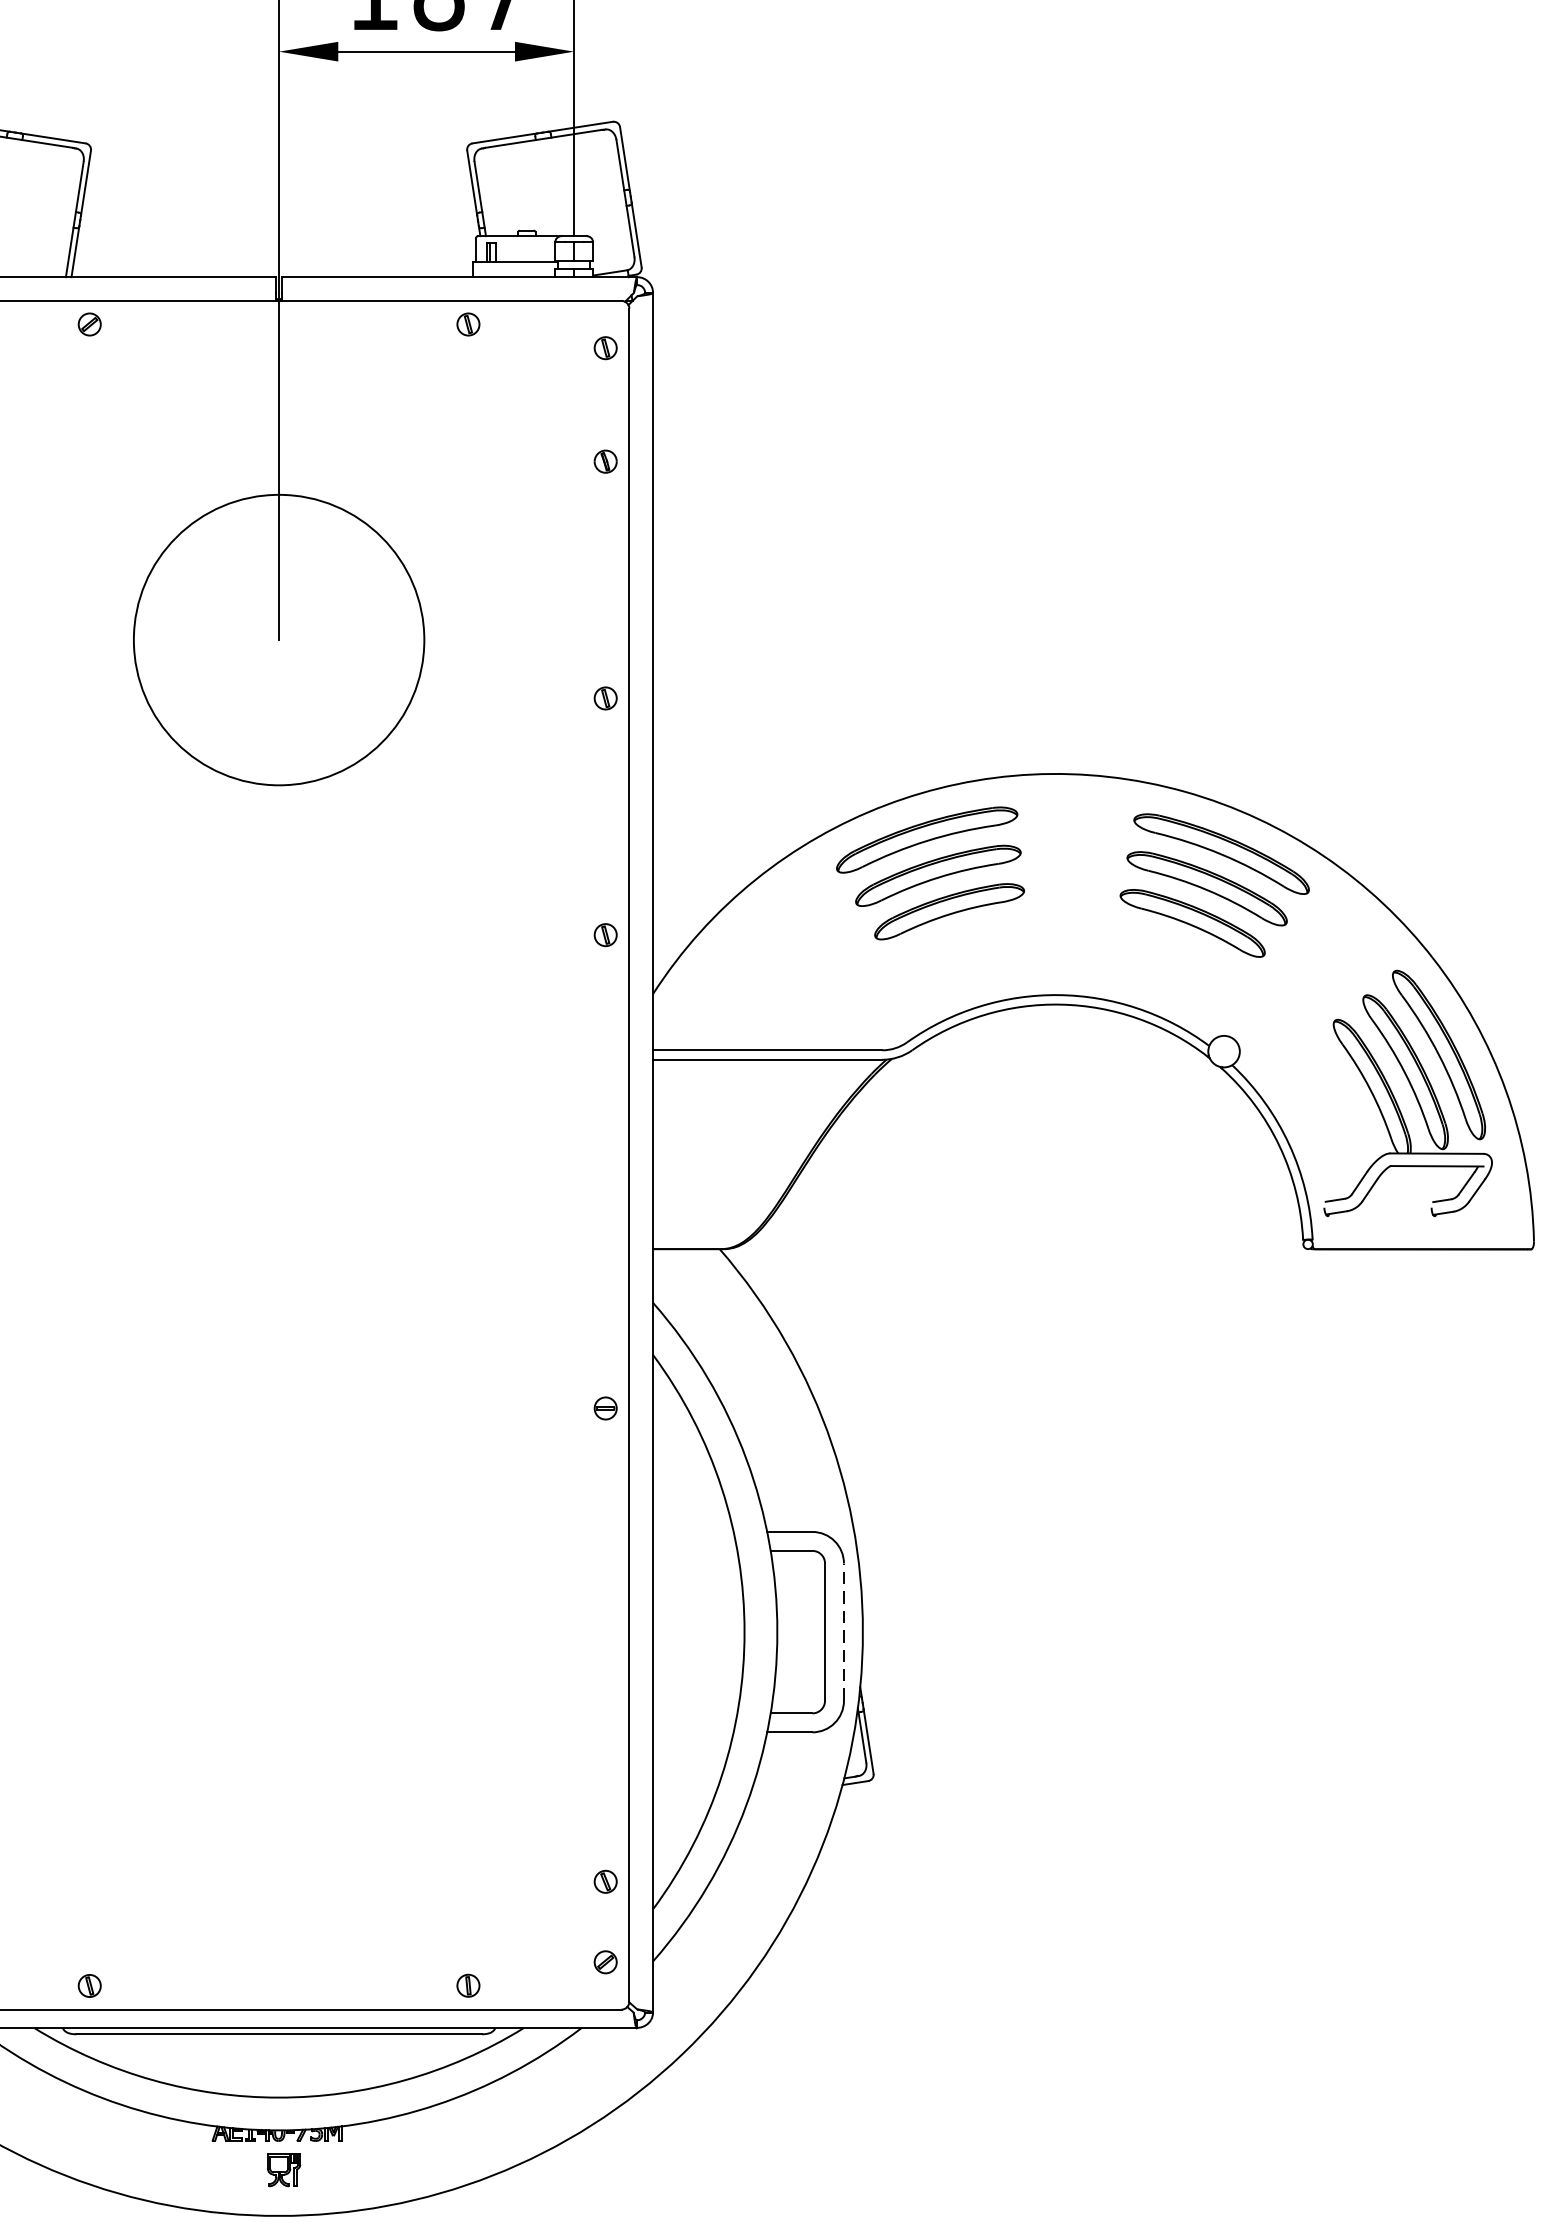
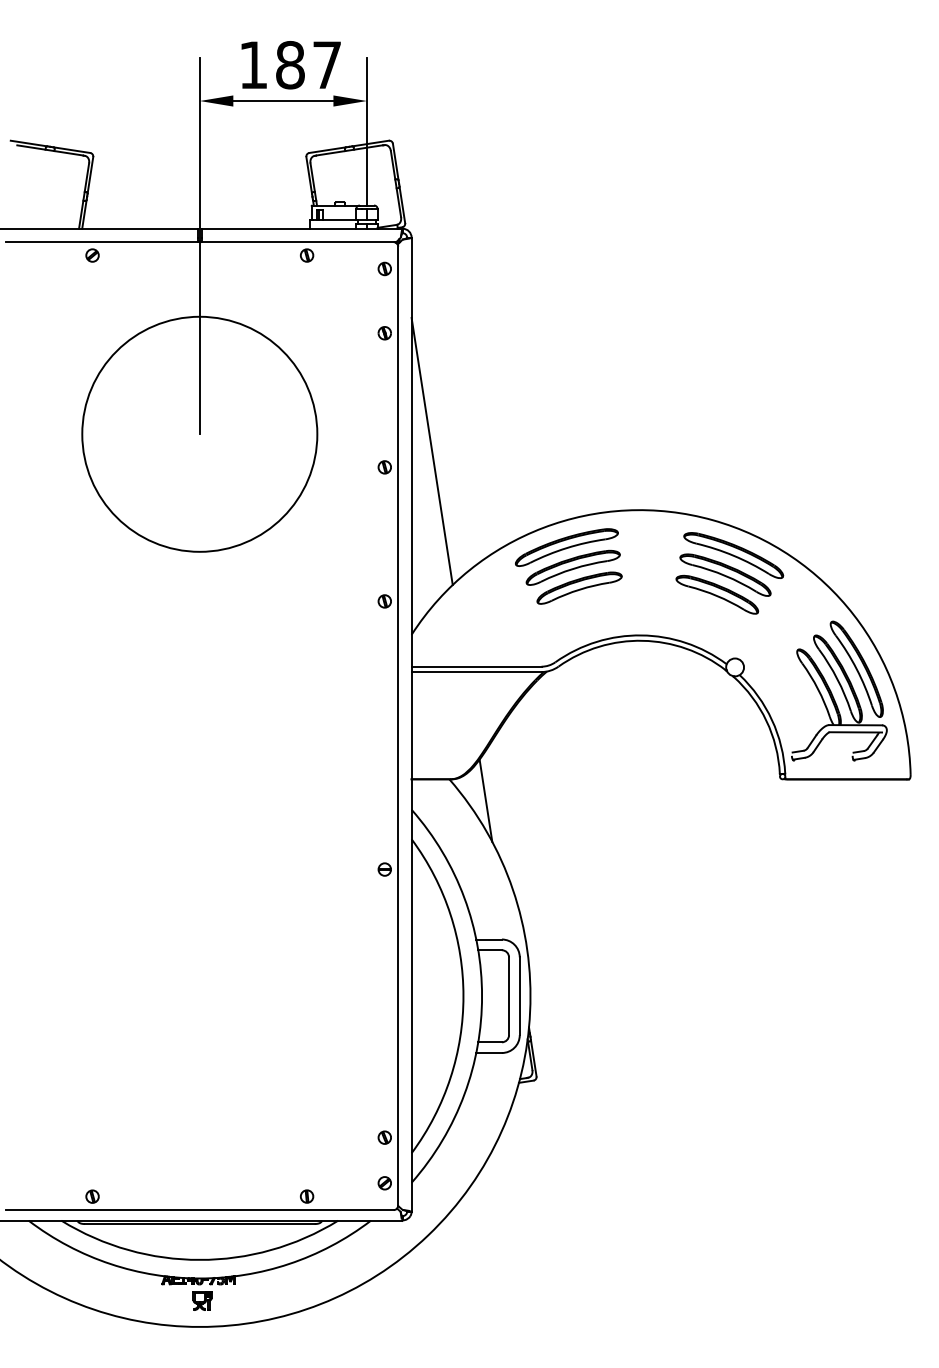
circle: (278, 638) -> (199, 433), size x1.43
line: (688, 670) -> (431, 451), added
line: (783, 1286) -> (485, 800), added
line: (843, 1632) -> (519, 996), dashed -> solid

